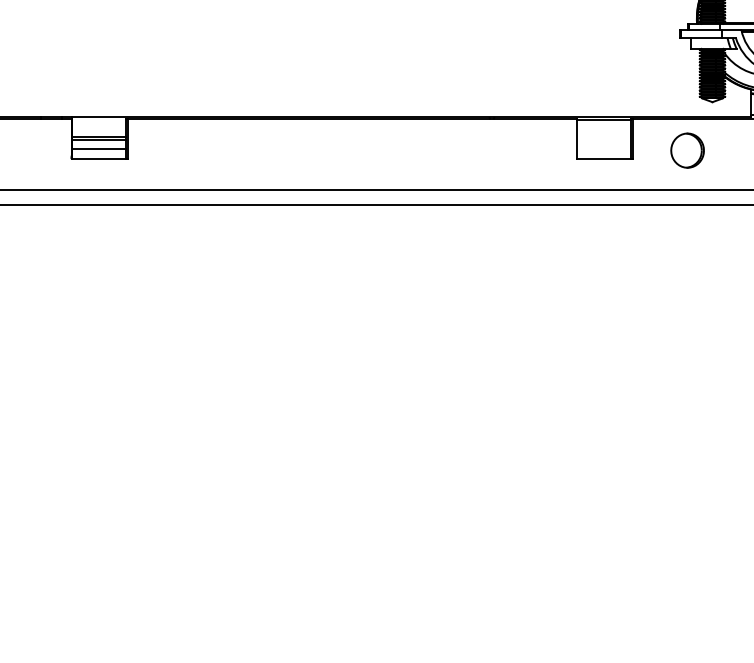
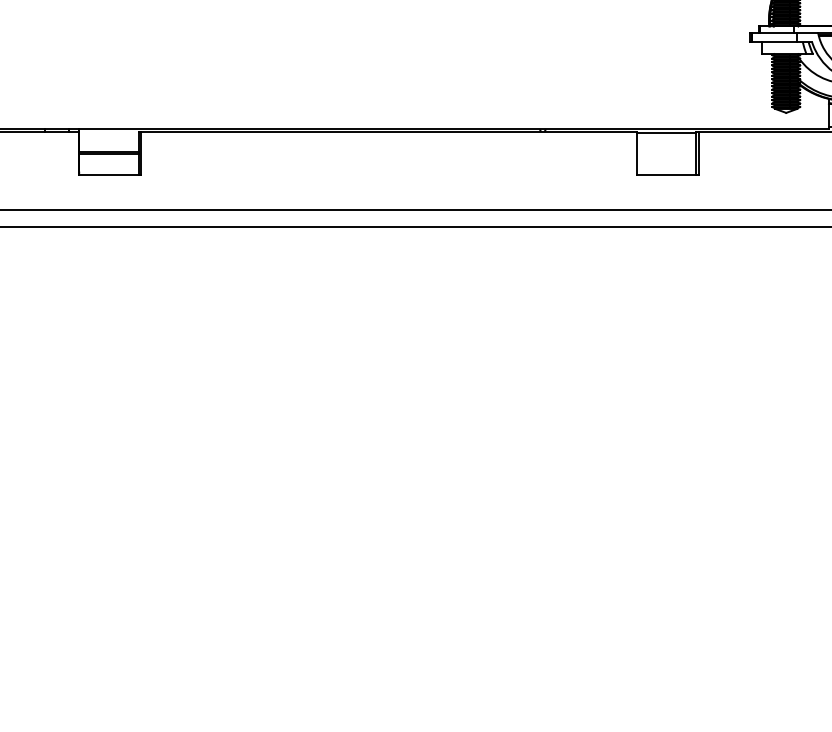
line: (98, 149) -> (108, 165), removed
part: (687, 150) -> (758, 166), removed

